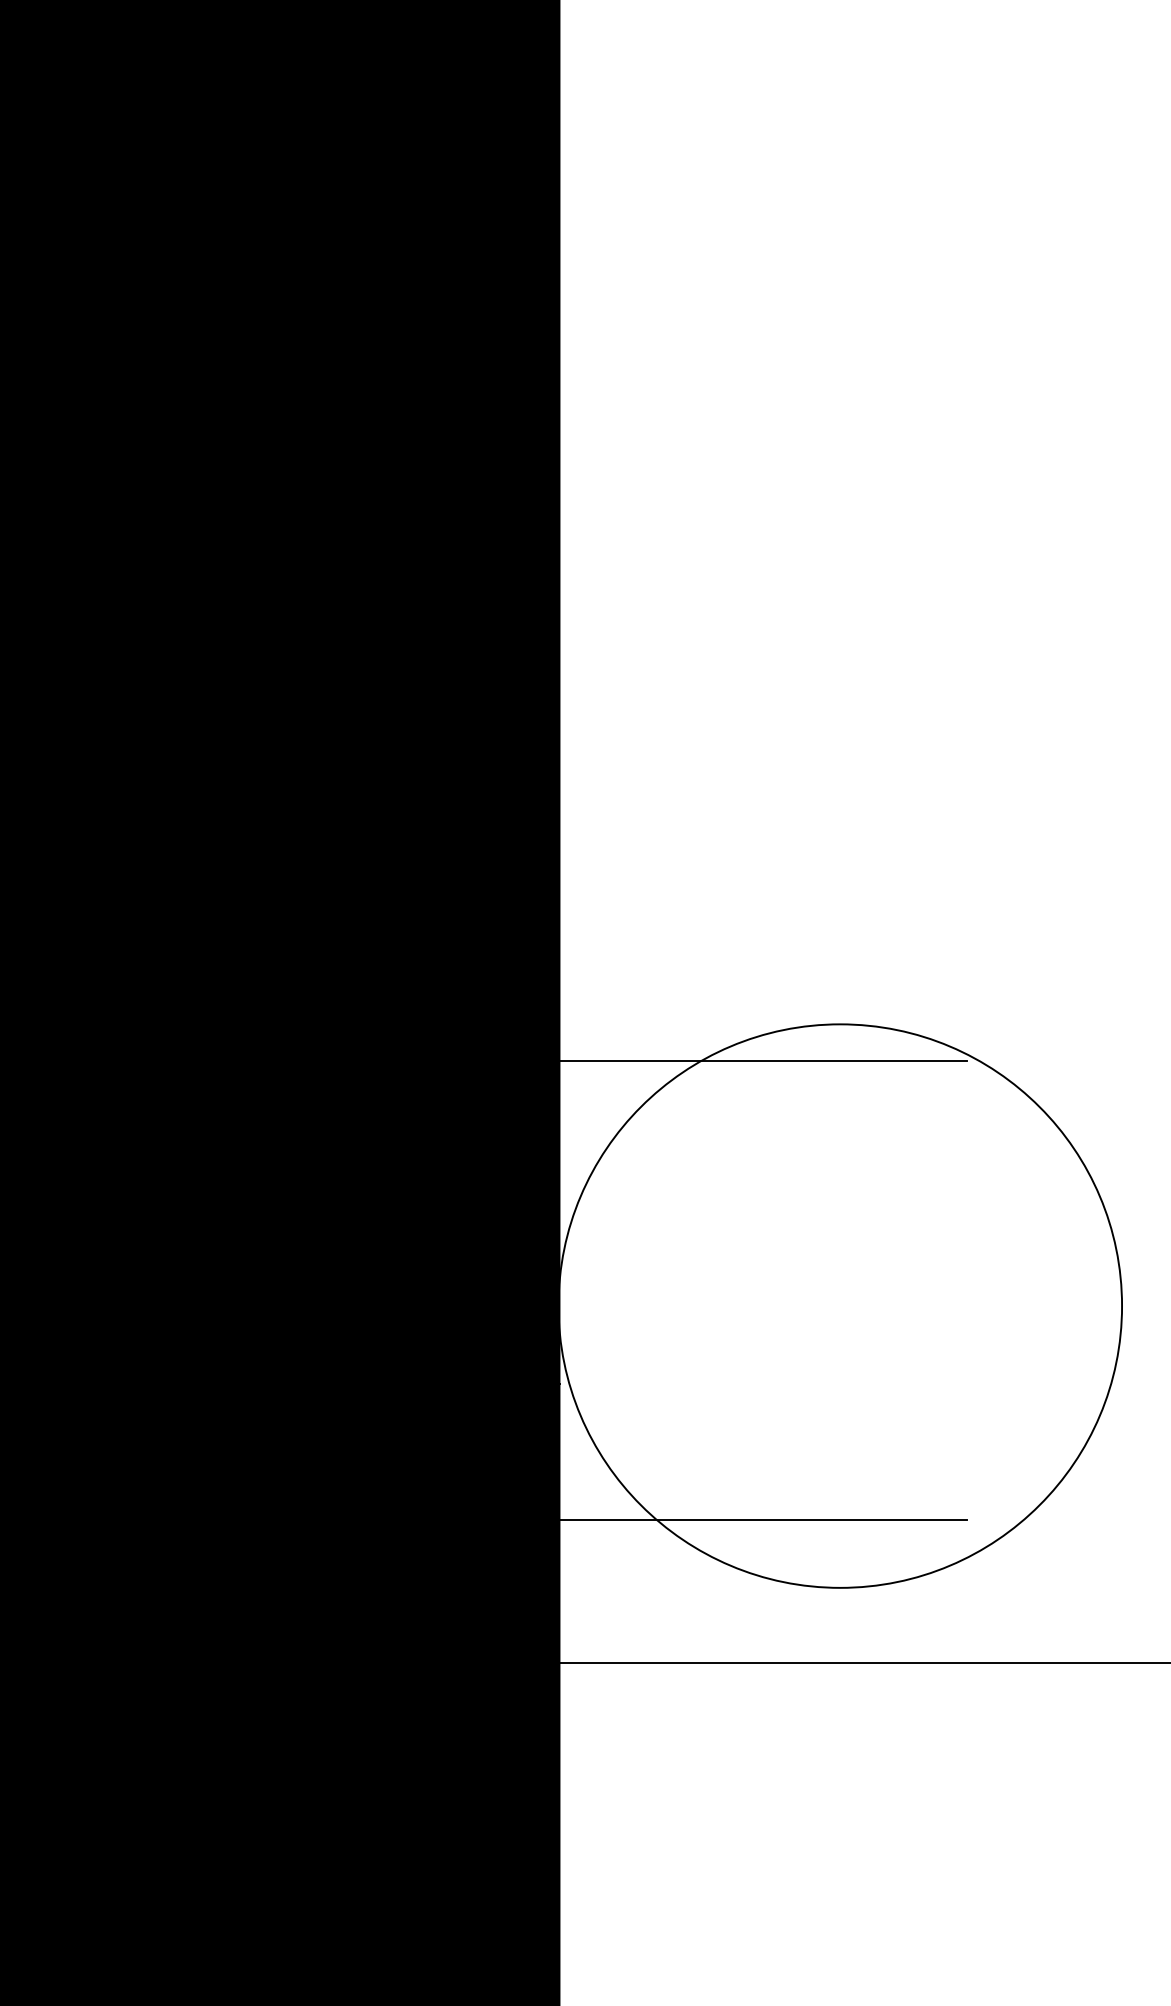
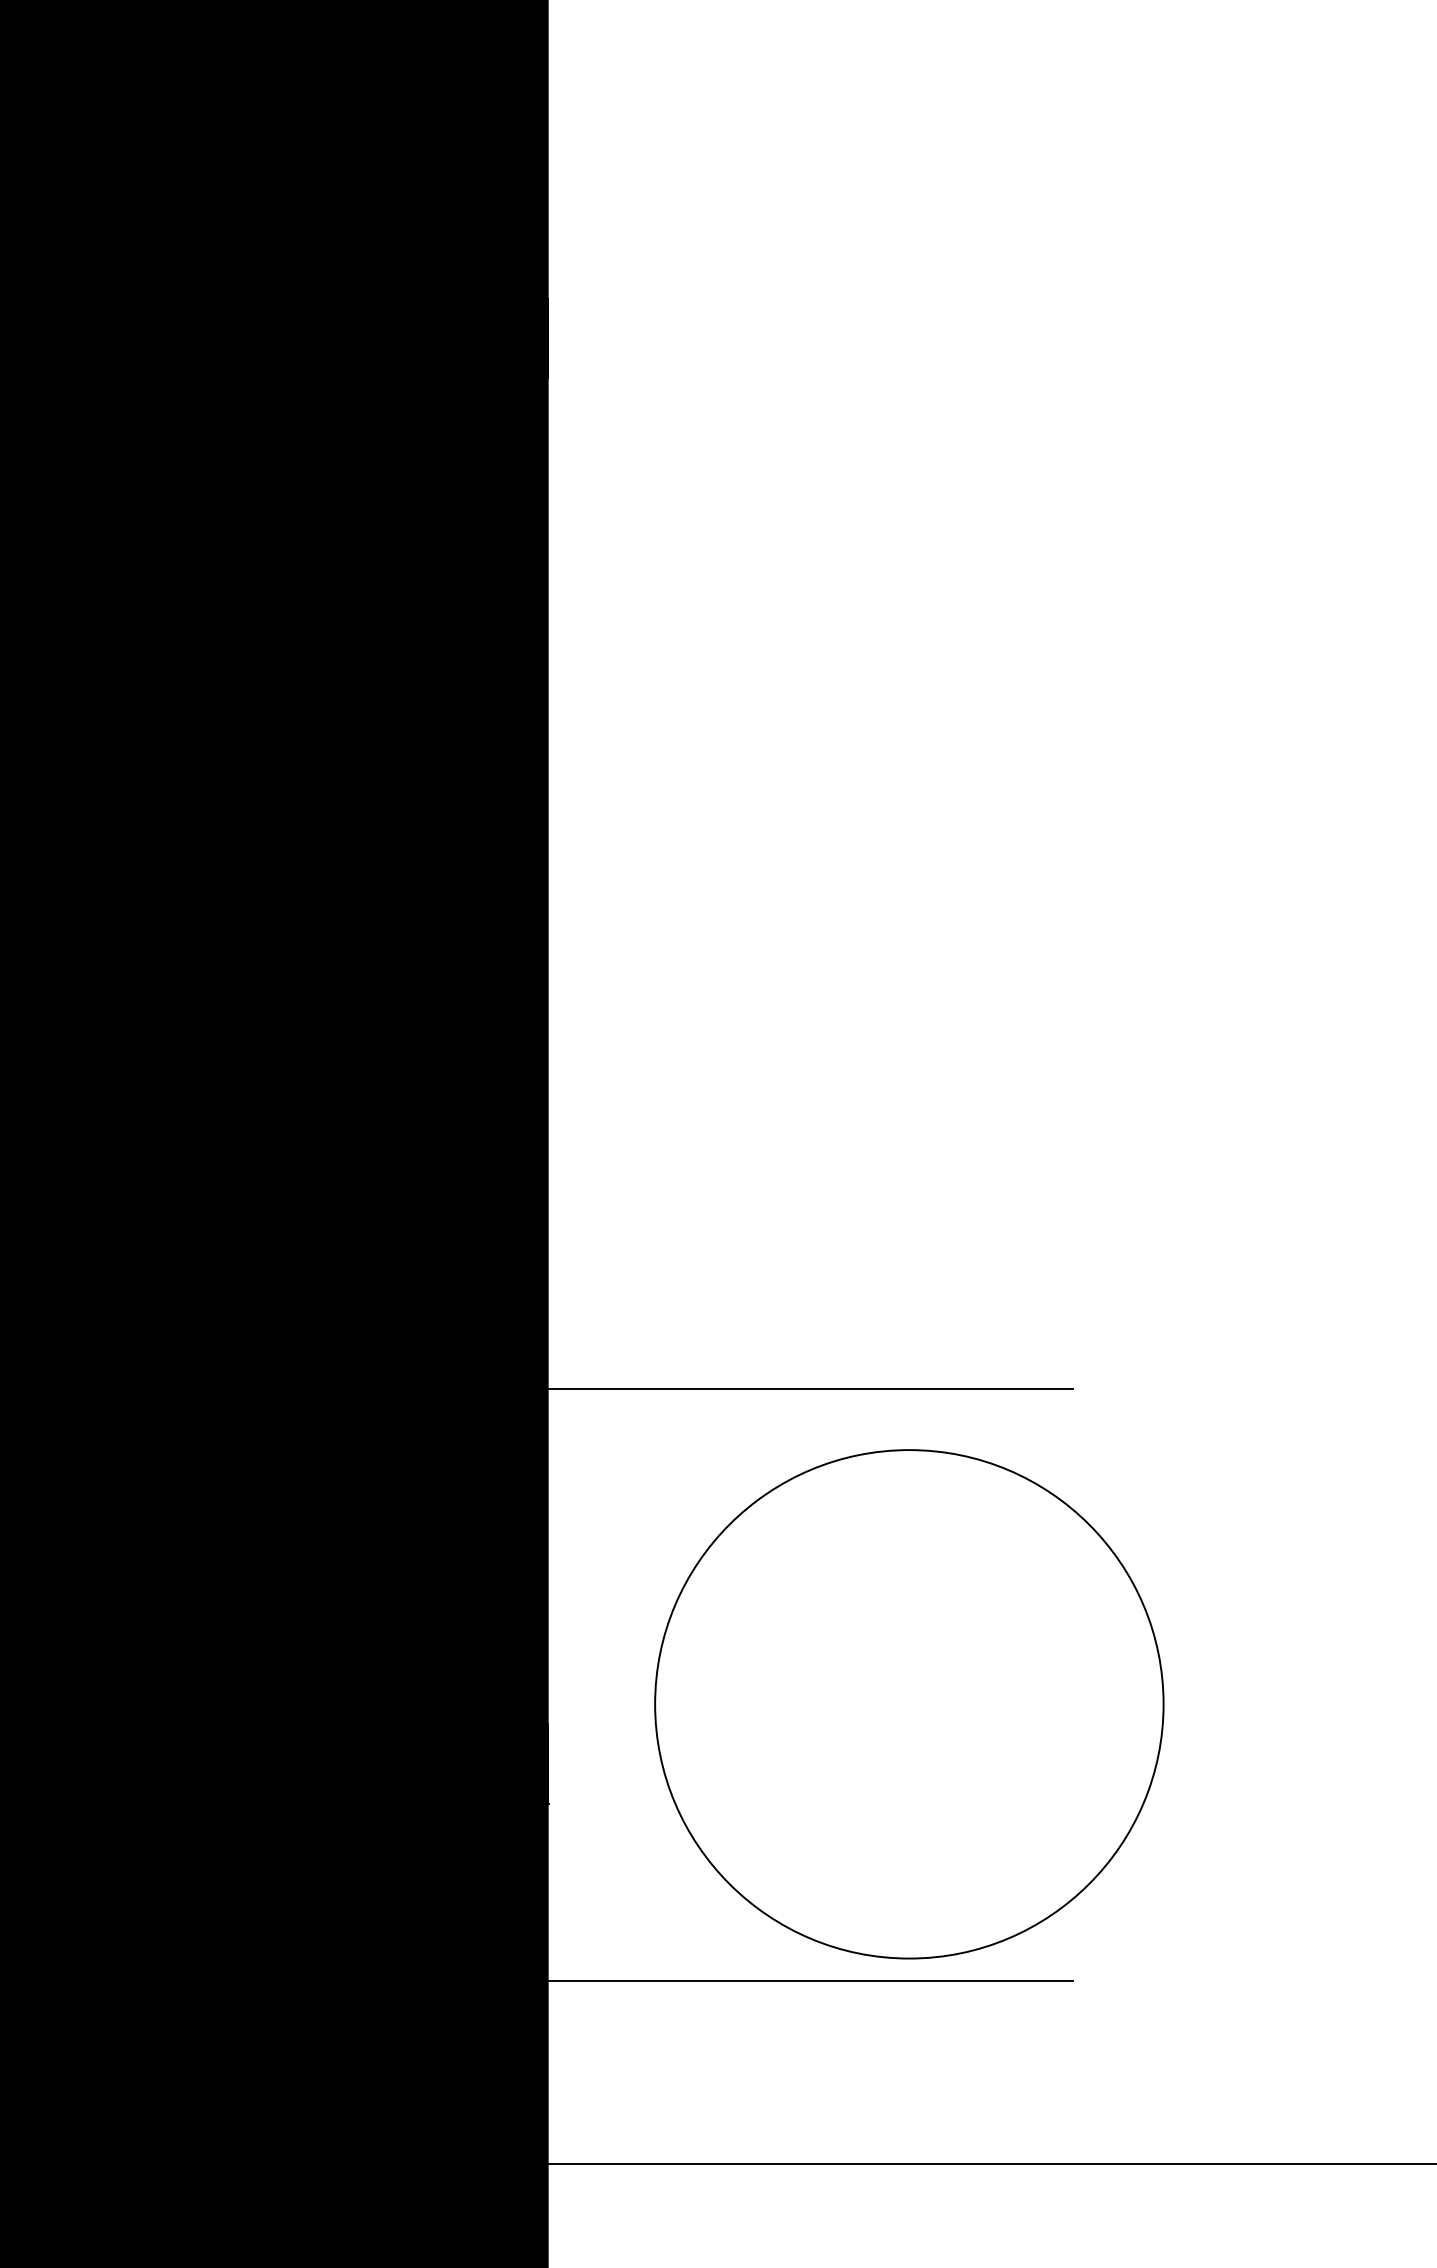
circle: (840, 1305) -> (909, 1703), size x0.7

